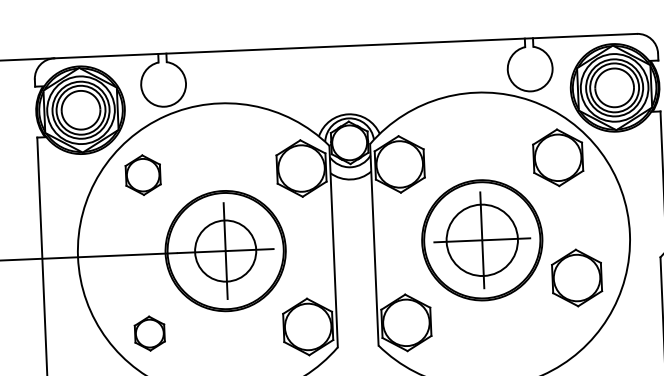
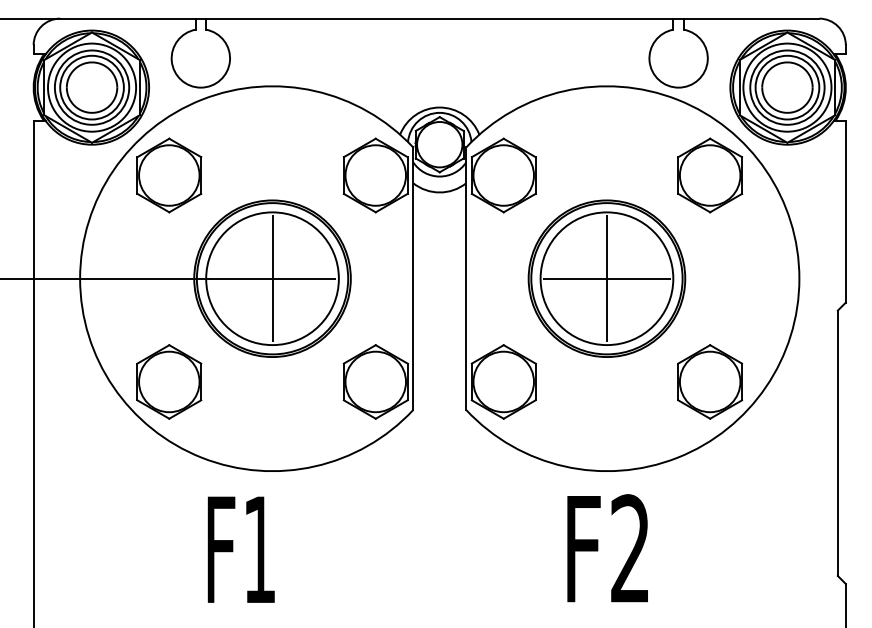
part: (143, 175) -> (169, 175), size x1.43
circle: (481, 240) -> (606, 278), size x1.43
circle: (225, 250) -> (272, 278), size x1.67
part: (577, 277) -> (710, 381), moved
part: (149, 333) -> (169, 381), size x1.67

